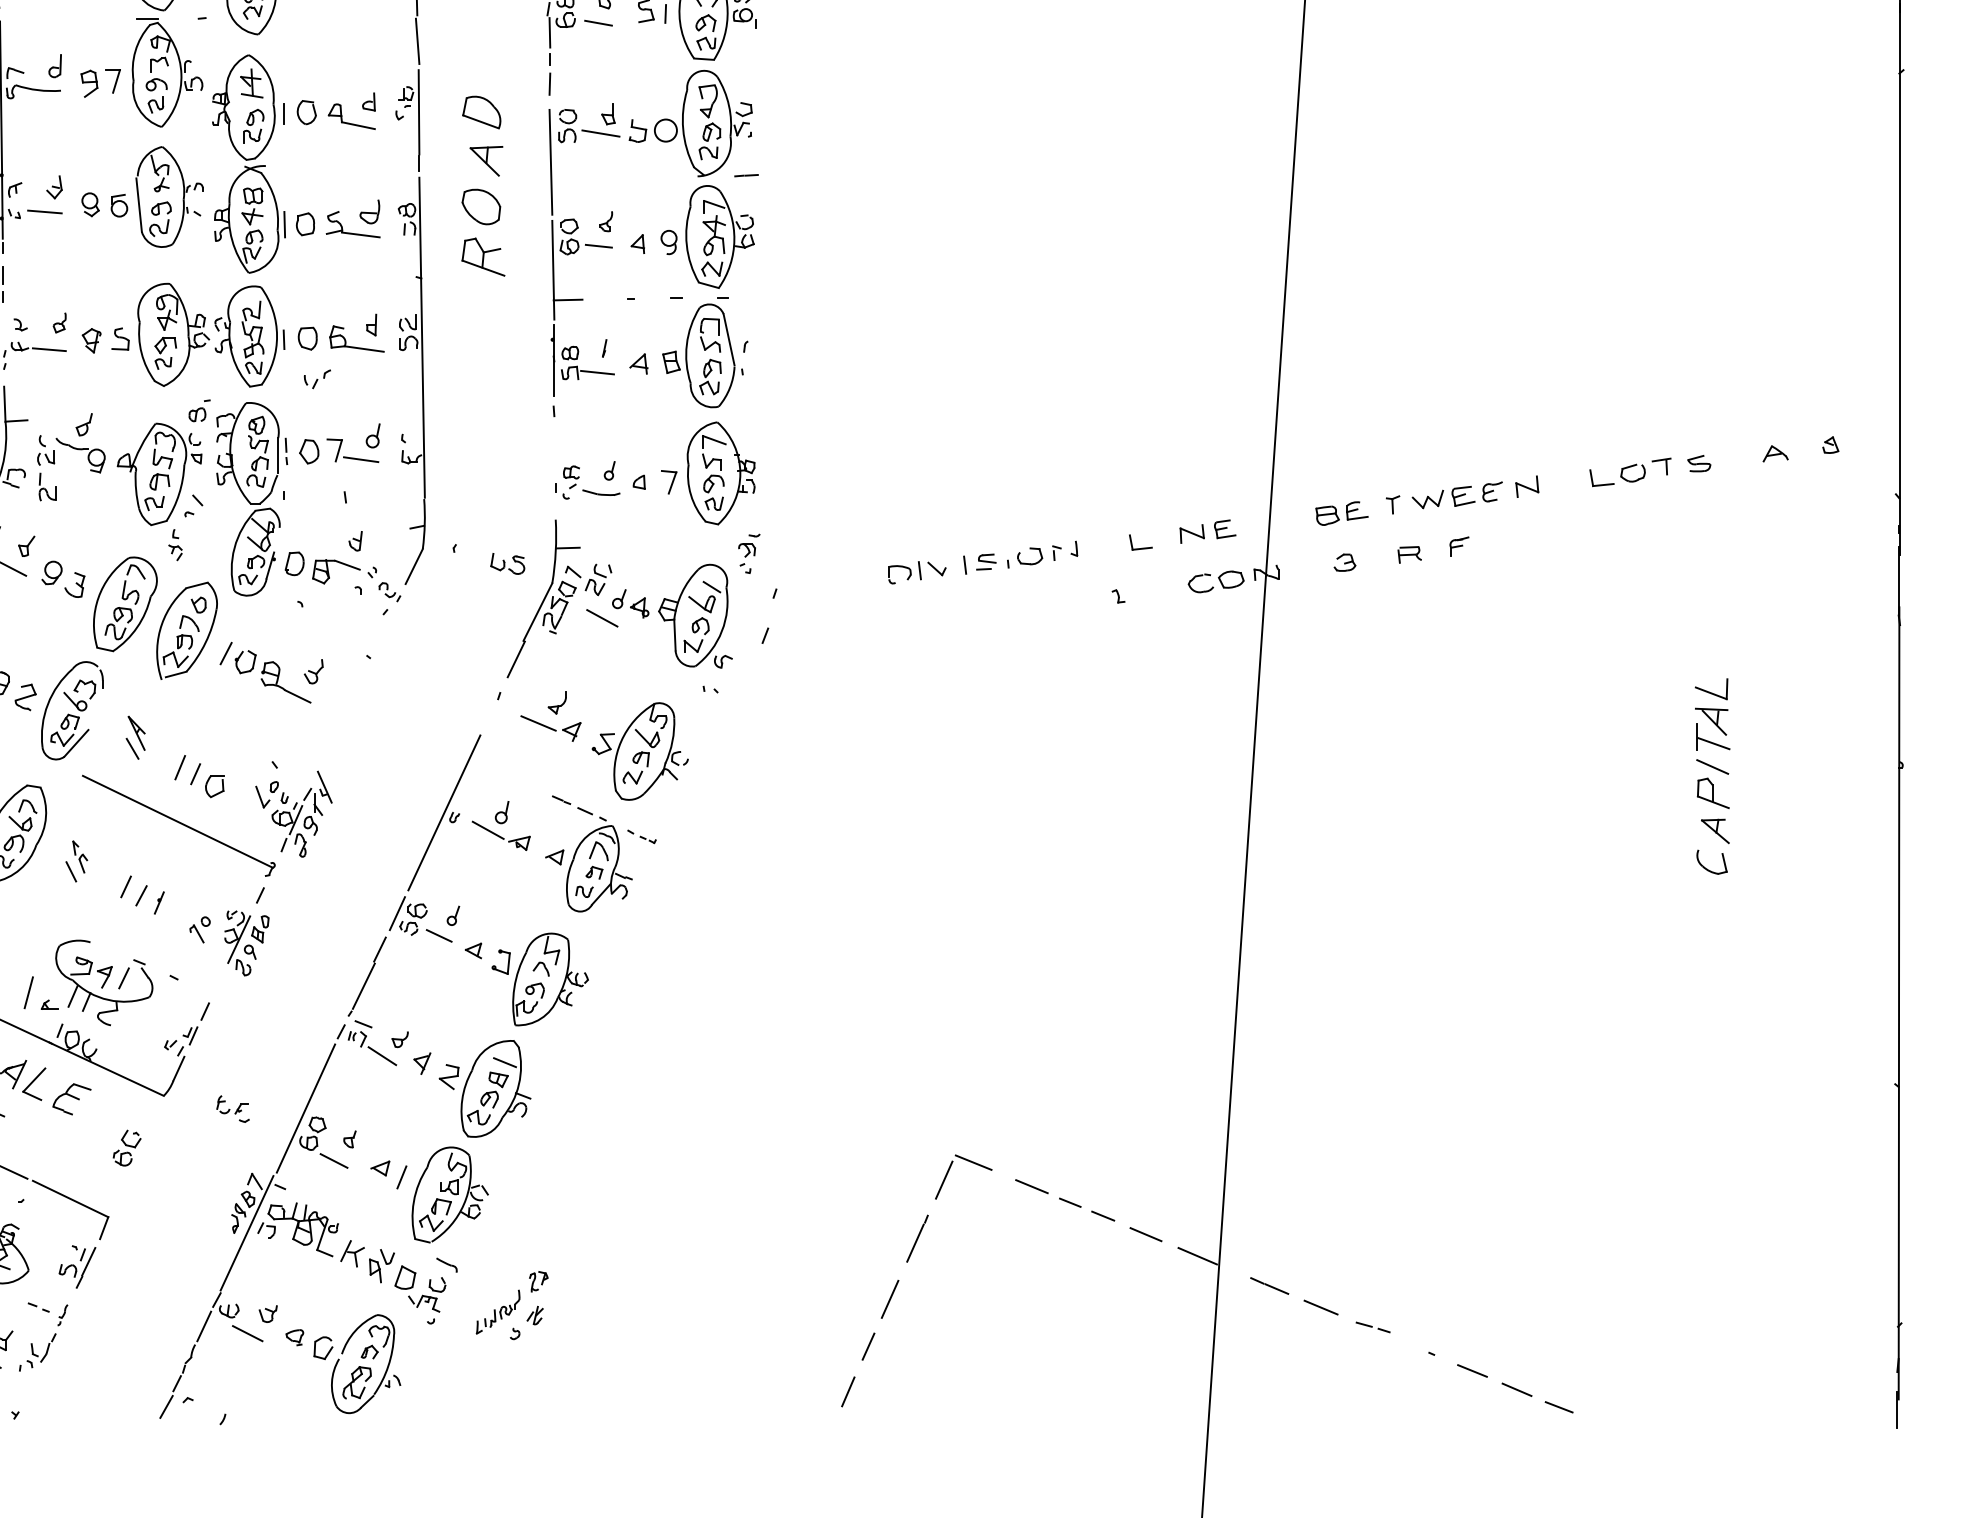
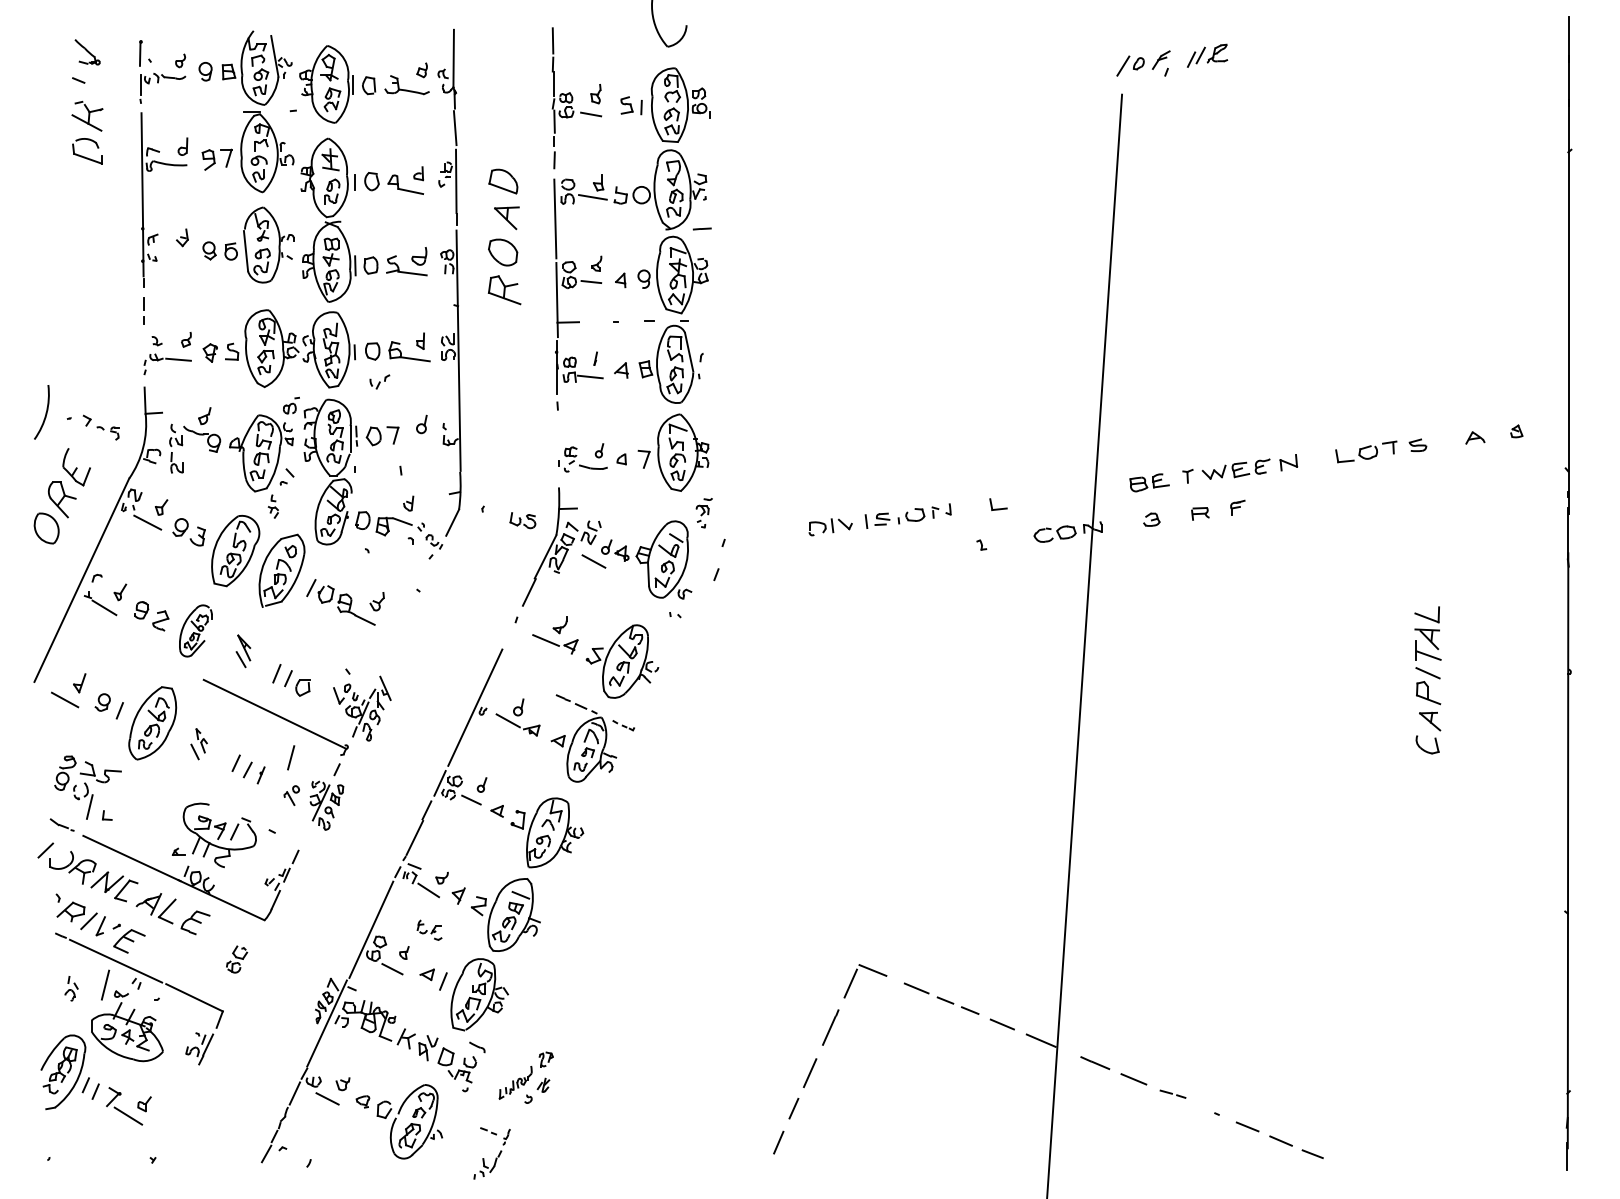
line: (43, 212) -> (174, 256), removed
line: (360, 459) -> (412, 442), removed
part: (1207, 531) -> (1048, 496), removed
part: (71, 710) -> (195, 630), size x0.7
line: (29, 992) -> (291, 757), moved
part: (232, 1108) -> (429, 929), moved
part: (49, 1342) -> (496, 1157), moved

